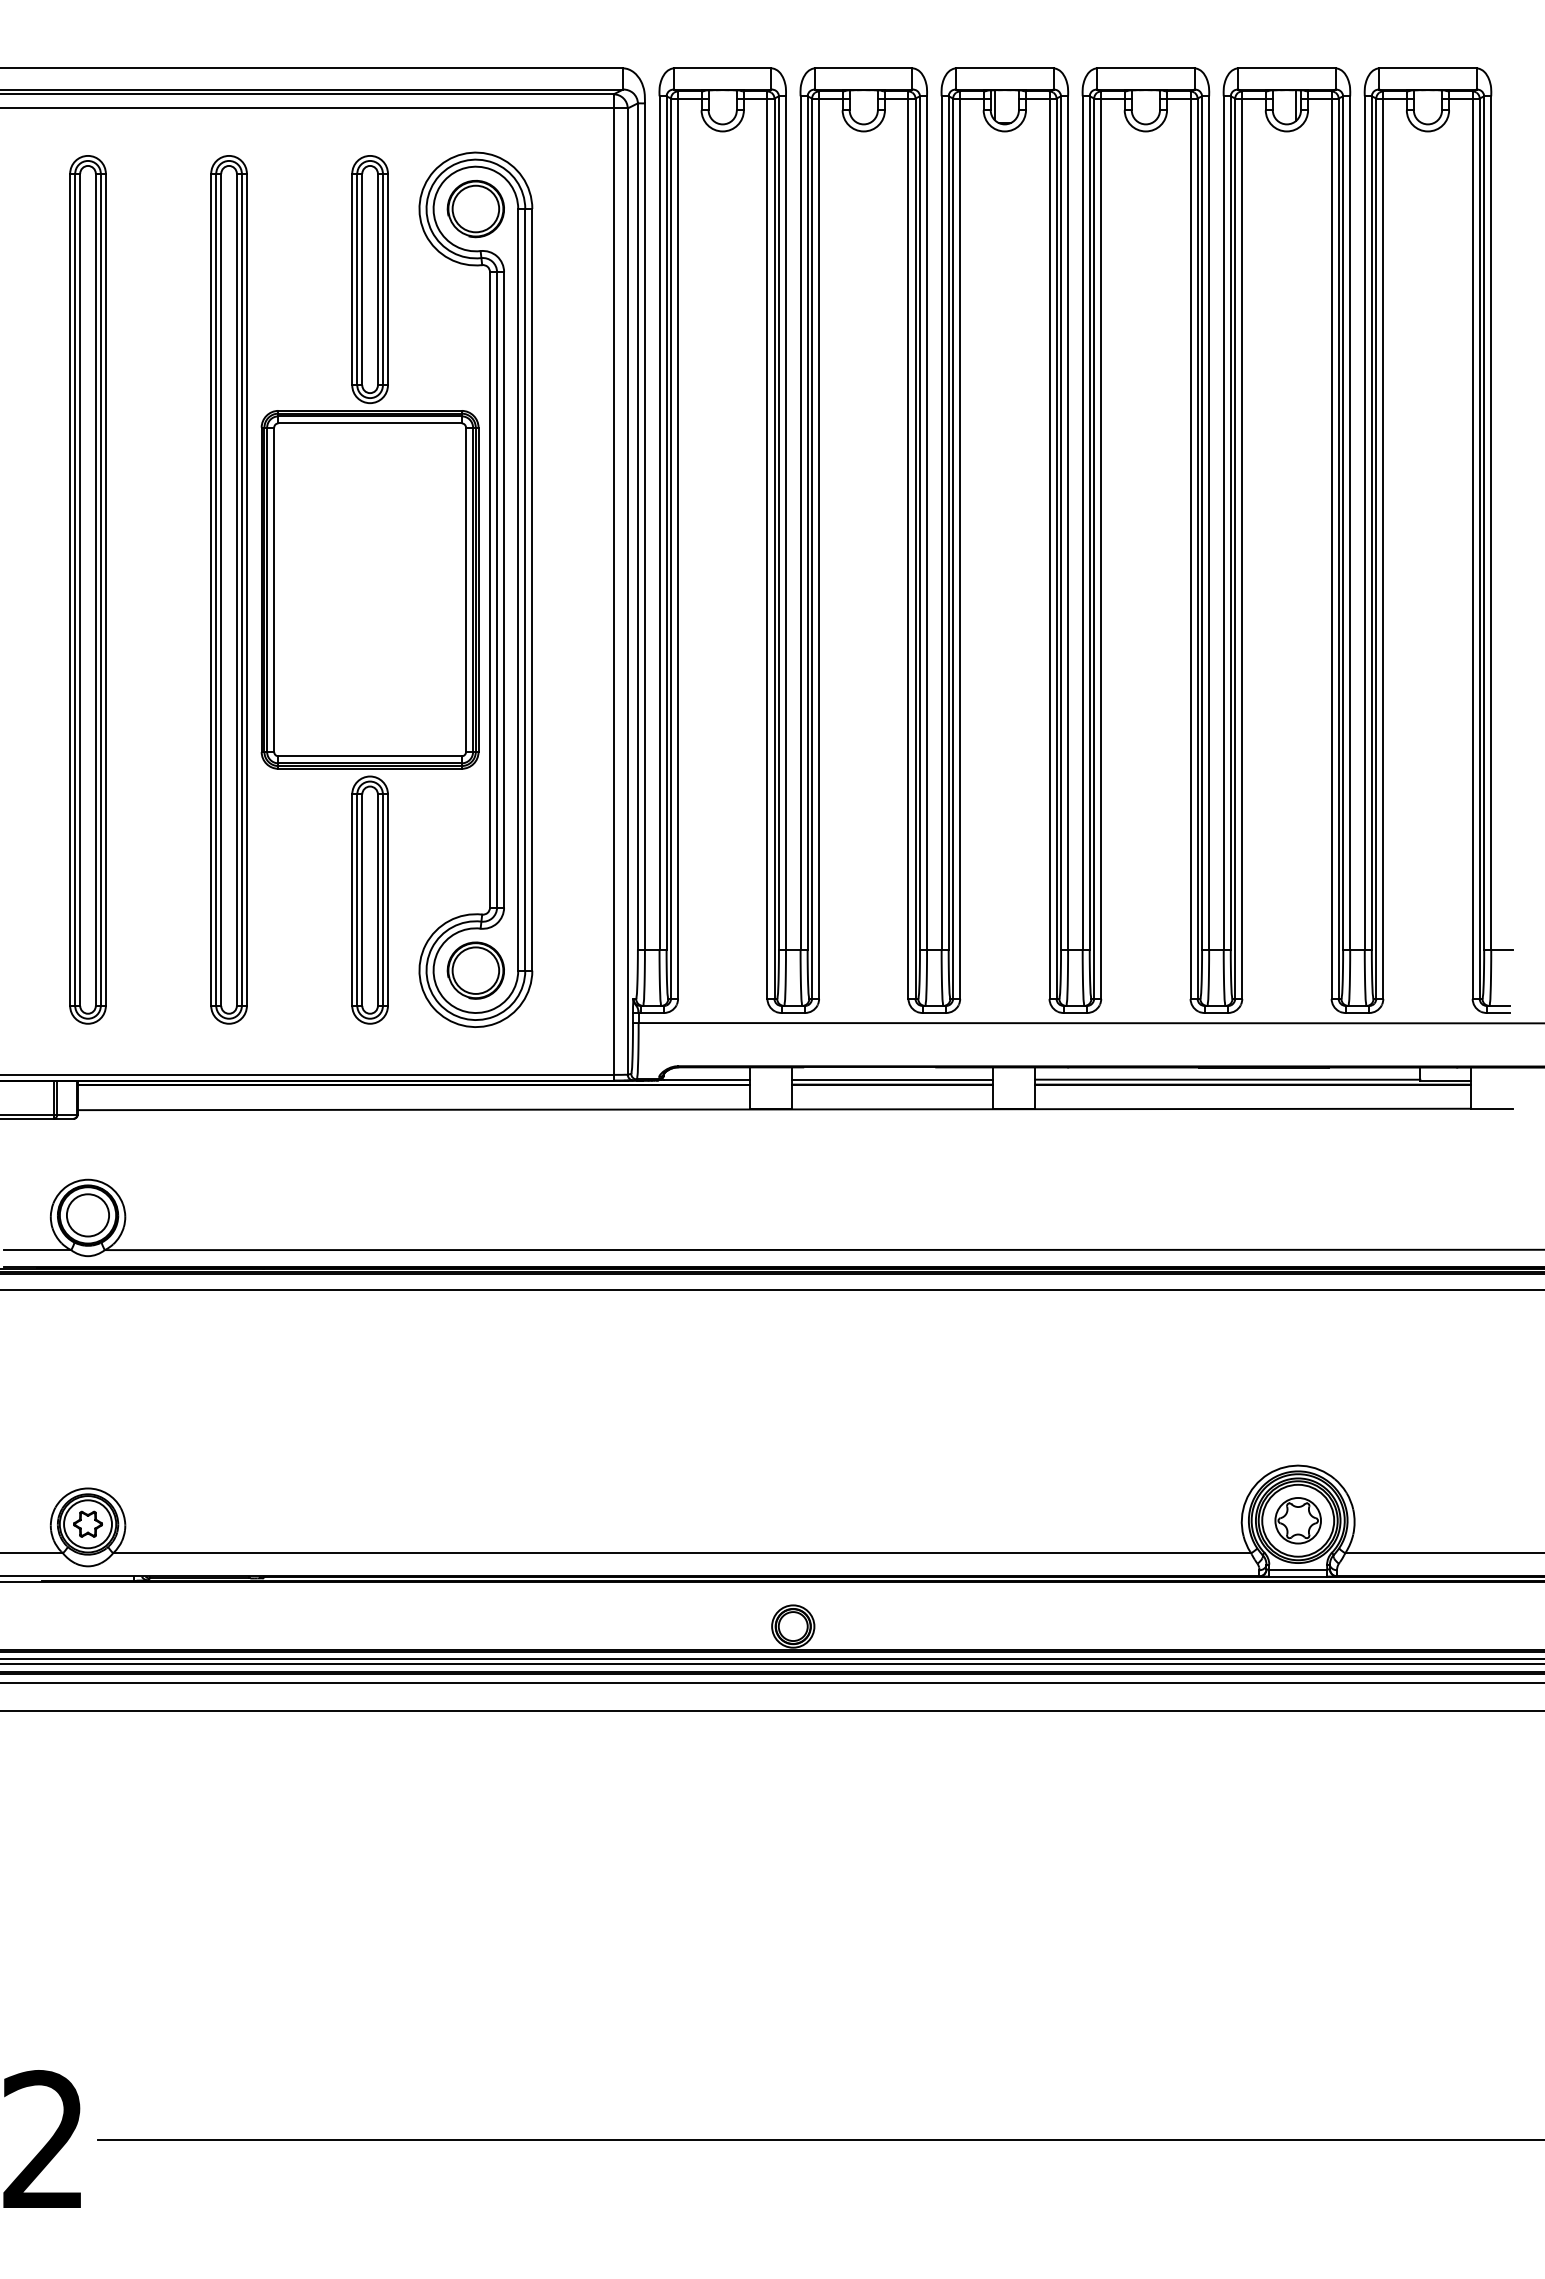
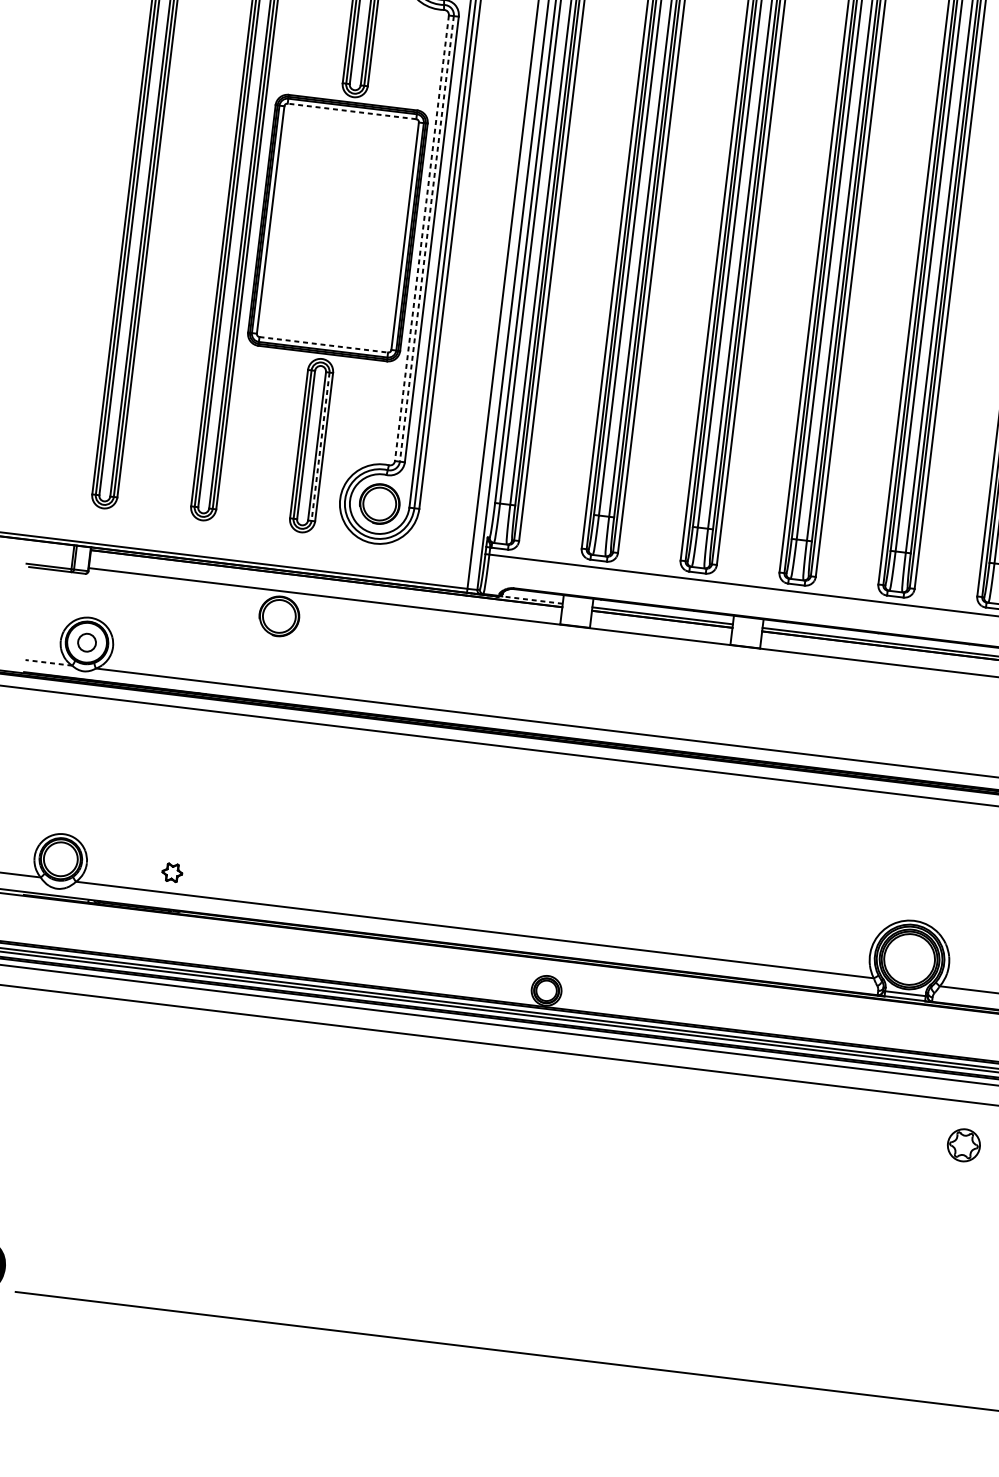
line: (370, 423) -> (352, 111), solid -> dashed
line: (490, 589) -> (422, 238), solid -> dashed
line: (497, 589) -> (427, 238), solid -> dashed
line: (370, 756) -> (324, 344), solid -> dashed
line: (382, 900) -> (320, 446), solid -> dashed
line: (706, 1079) -> (532, 599), solid -> dashed
part: (353, 1145) -> (279, 616), added
circle: (87, 1215) -> (86, 642), size x0.6
line: (37, 1250) -> (48, 663), solid -> dashed
part: (1297, 1520) -> (963, 1145), moved
part: (87, 1523) -> (172, 872), moved

